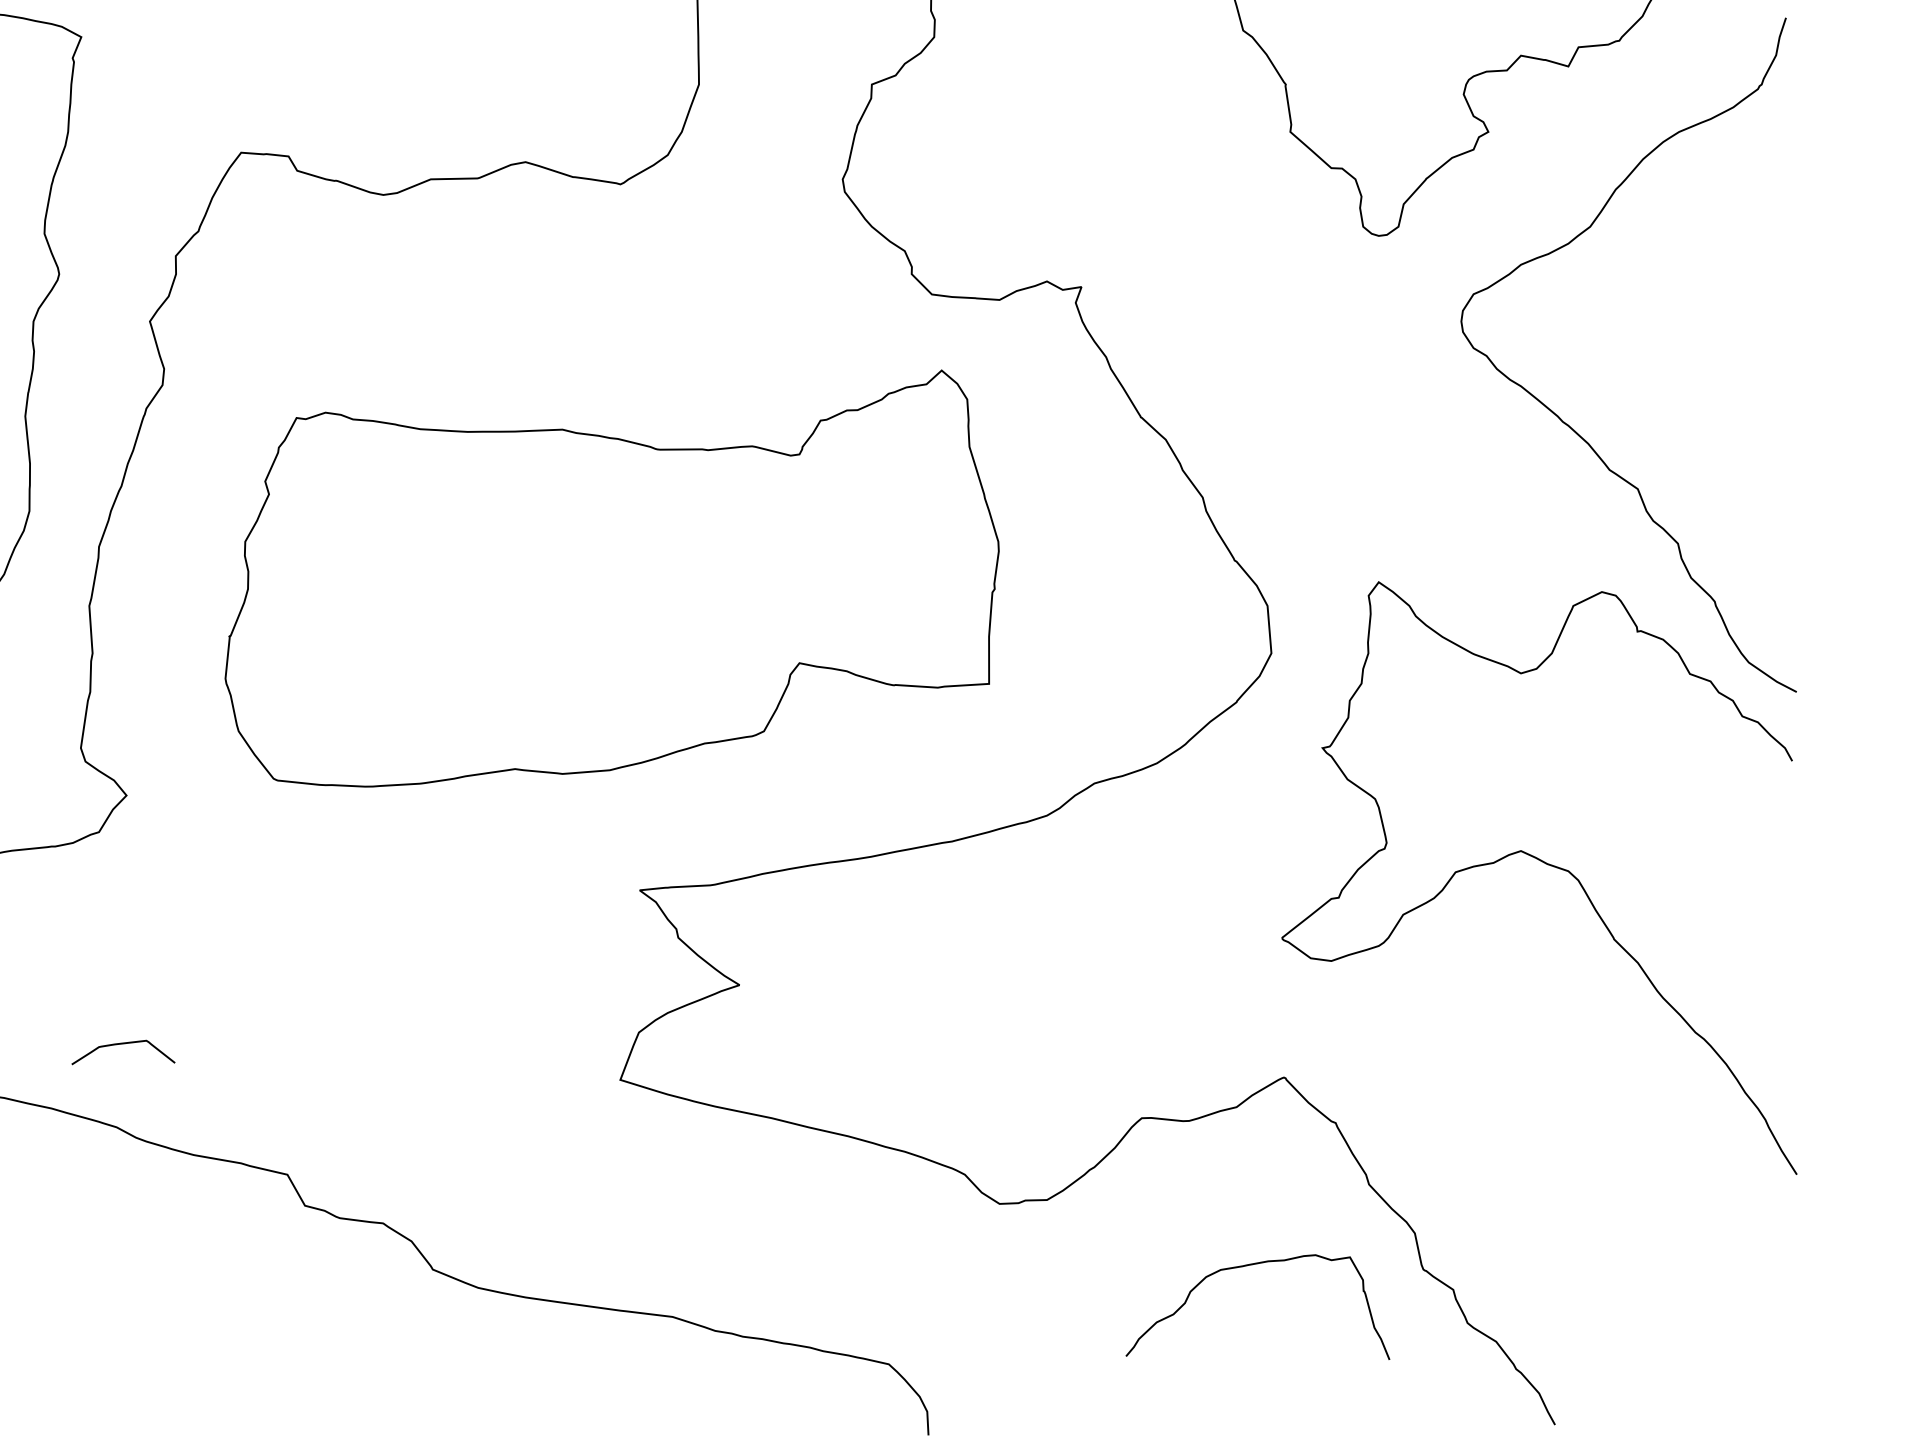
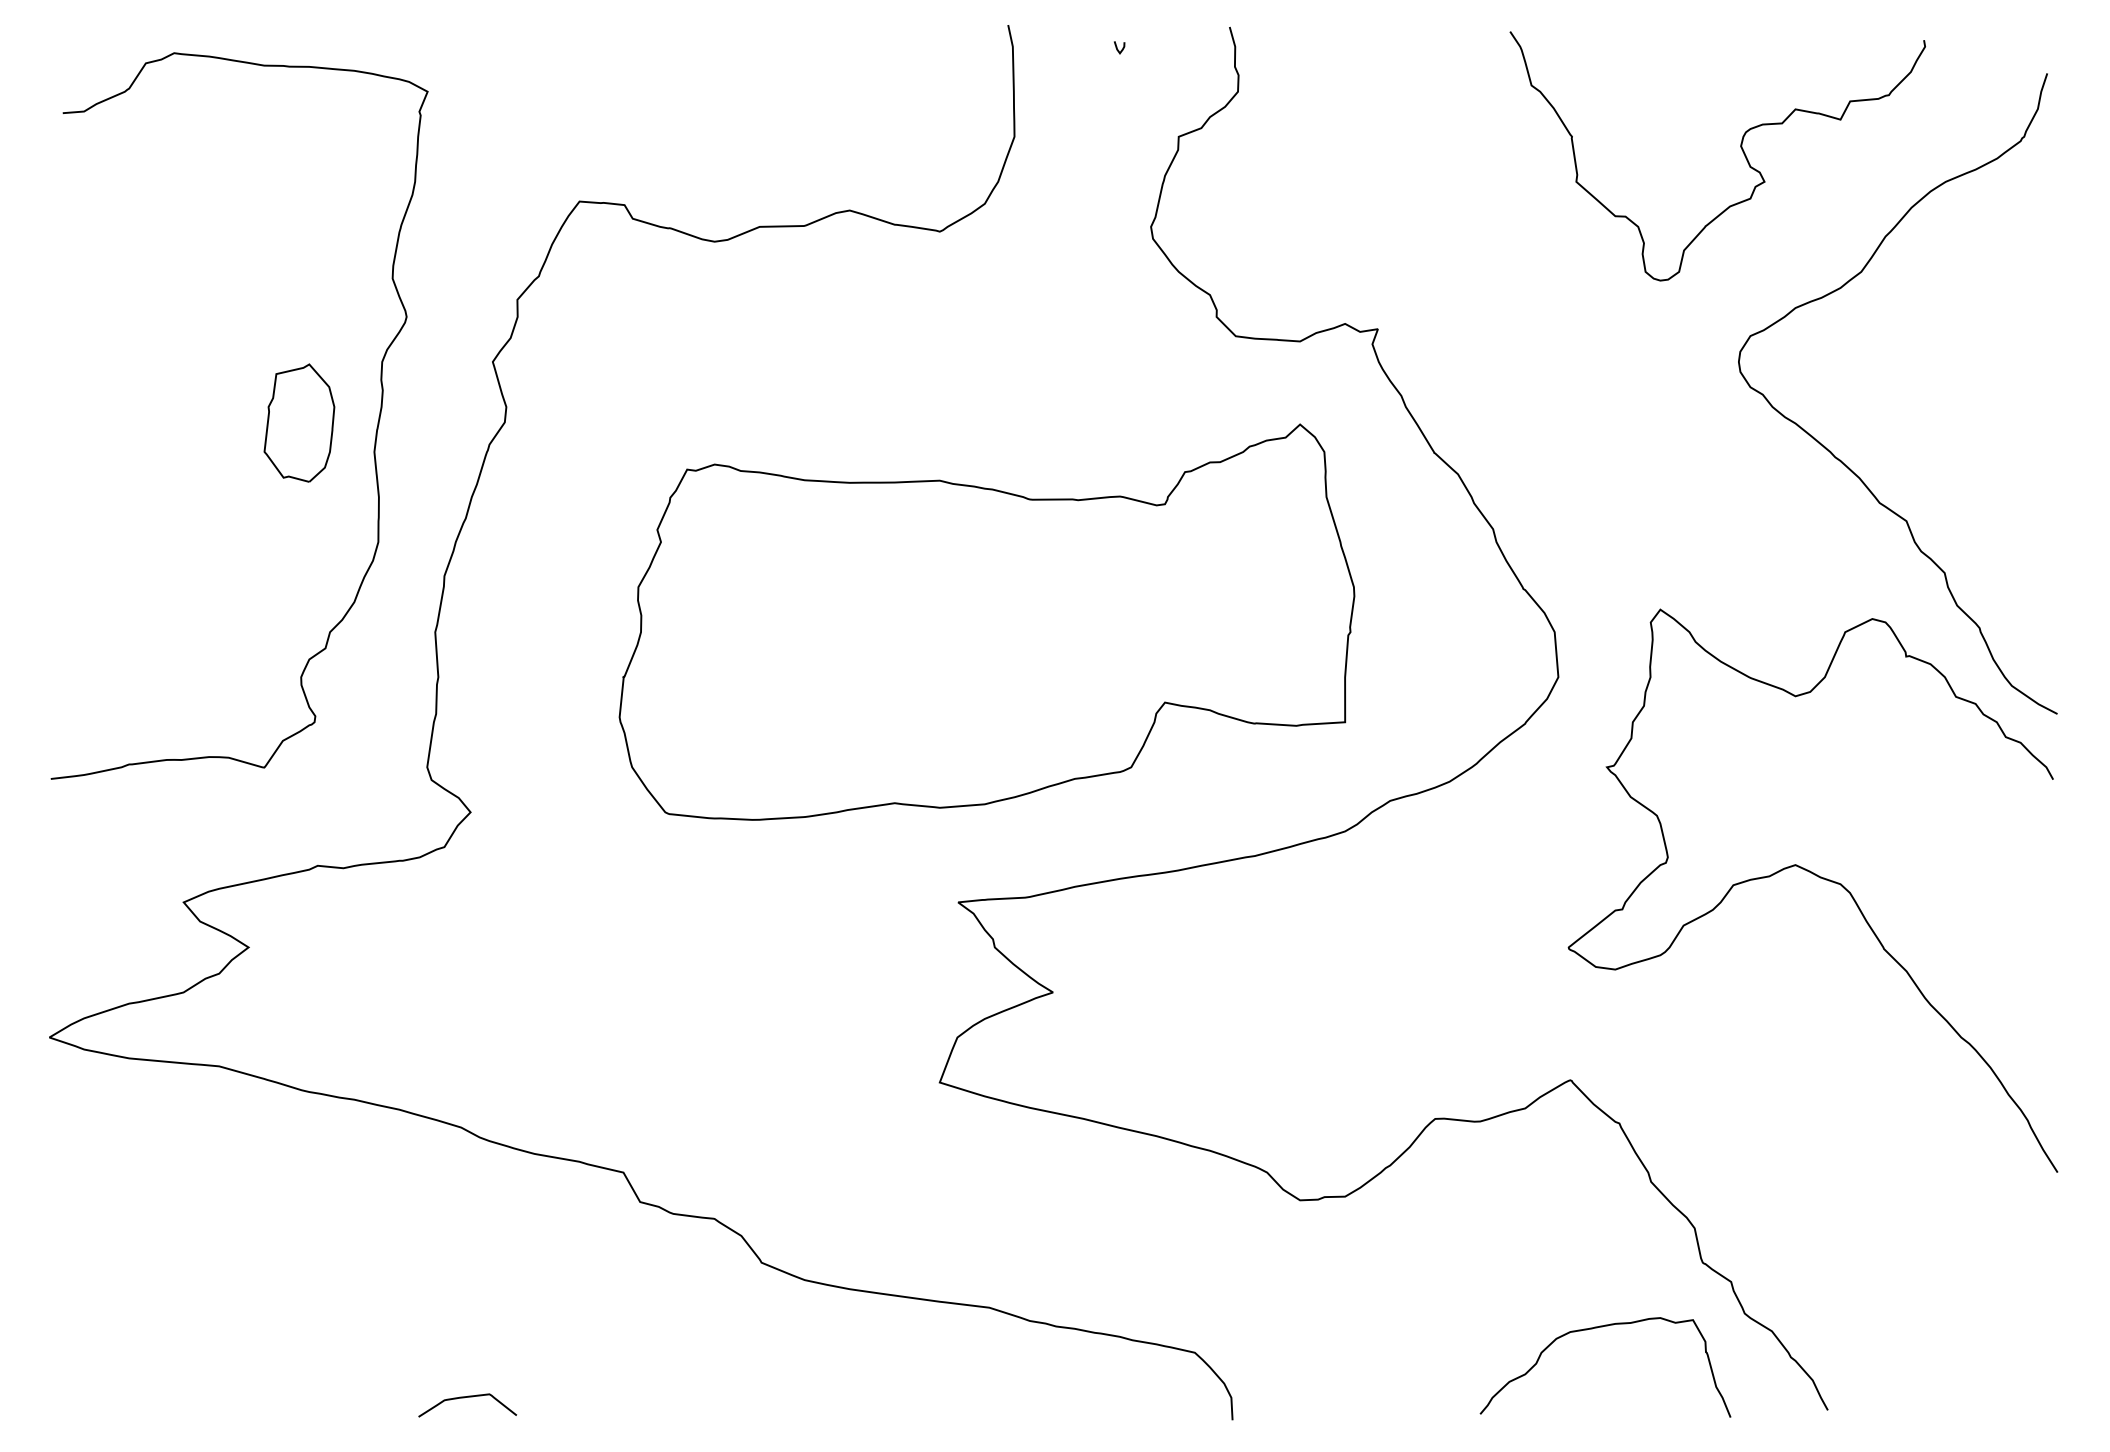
part: (611, 577) -> (986, 621), moved
curve: (120, 1045) -> (464, 1398), moved
curve: (1249, 1266) -> (1597, 1328), moved

